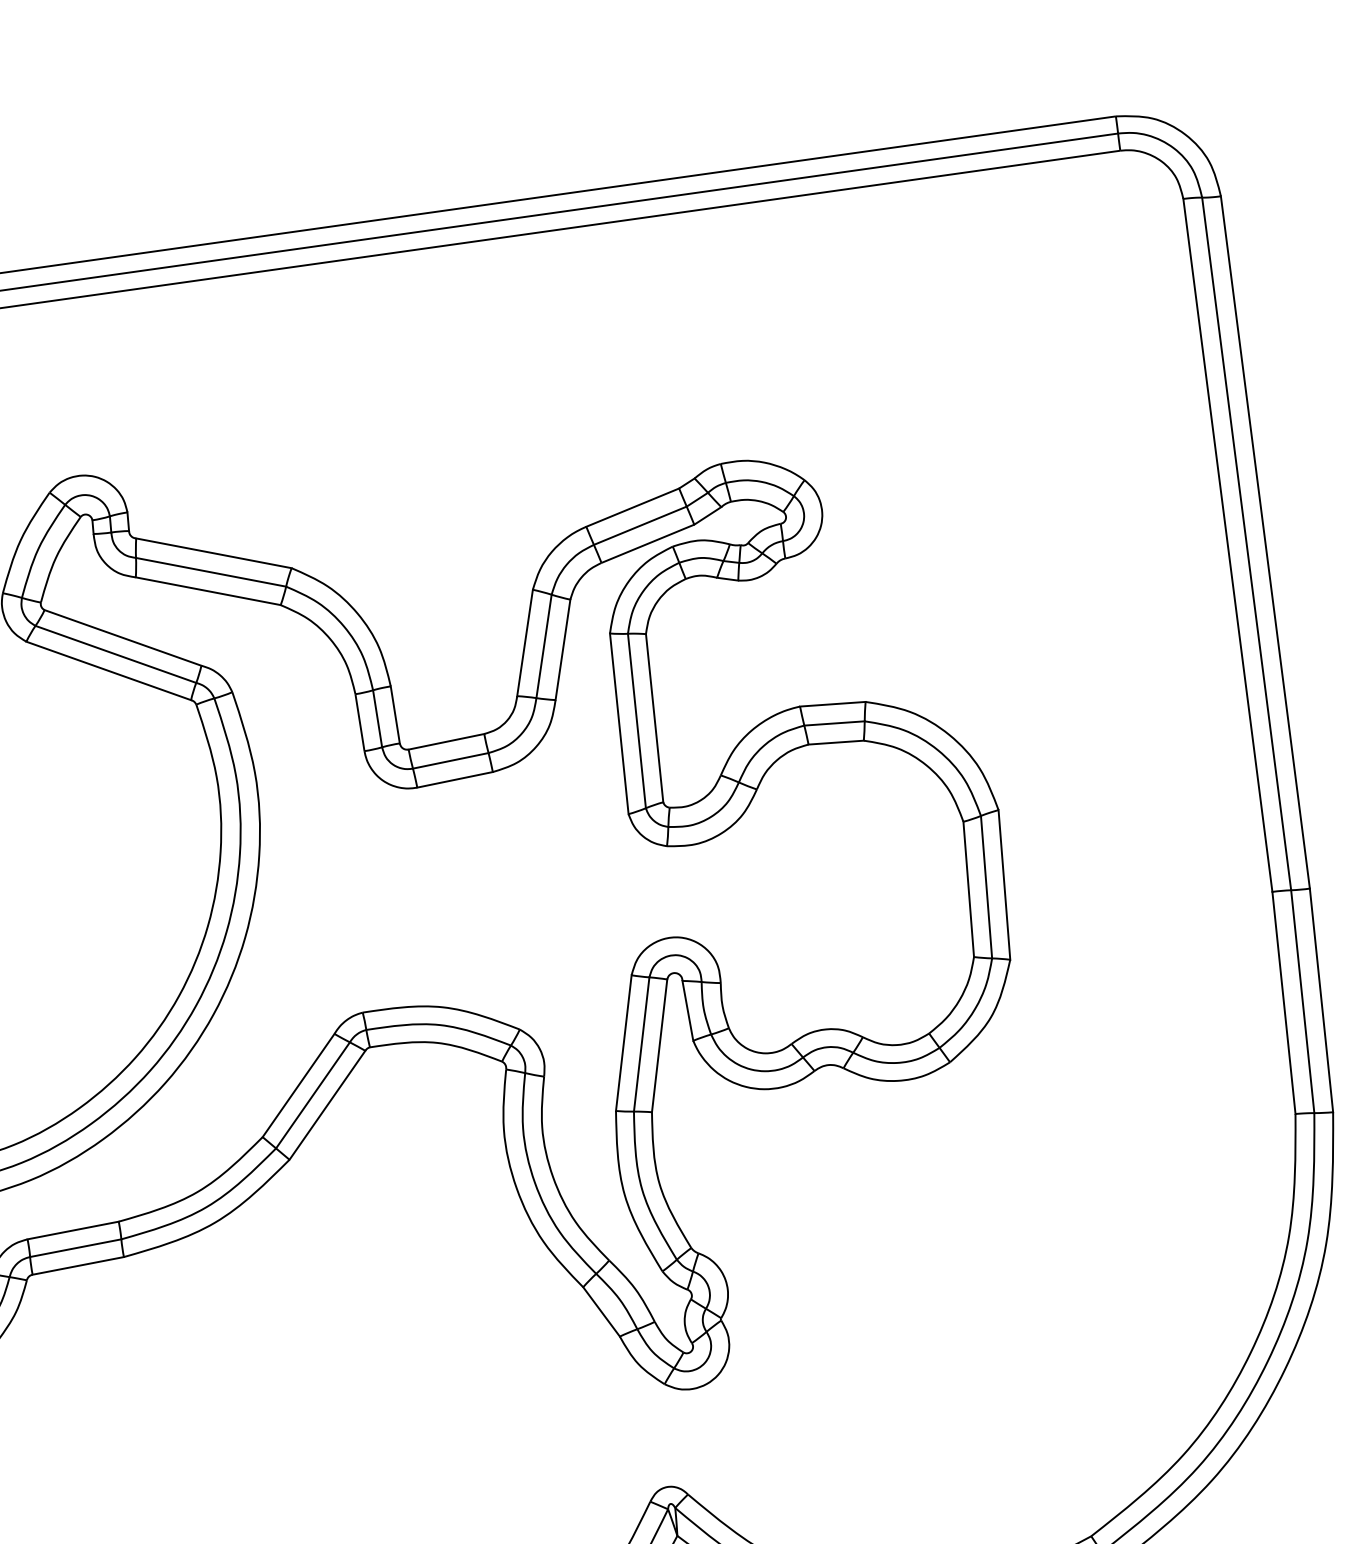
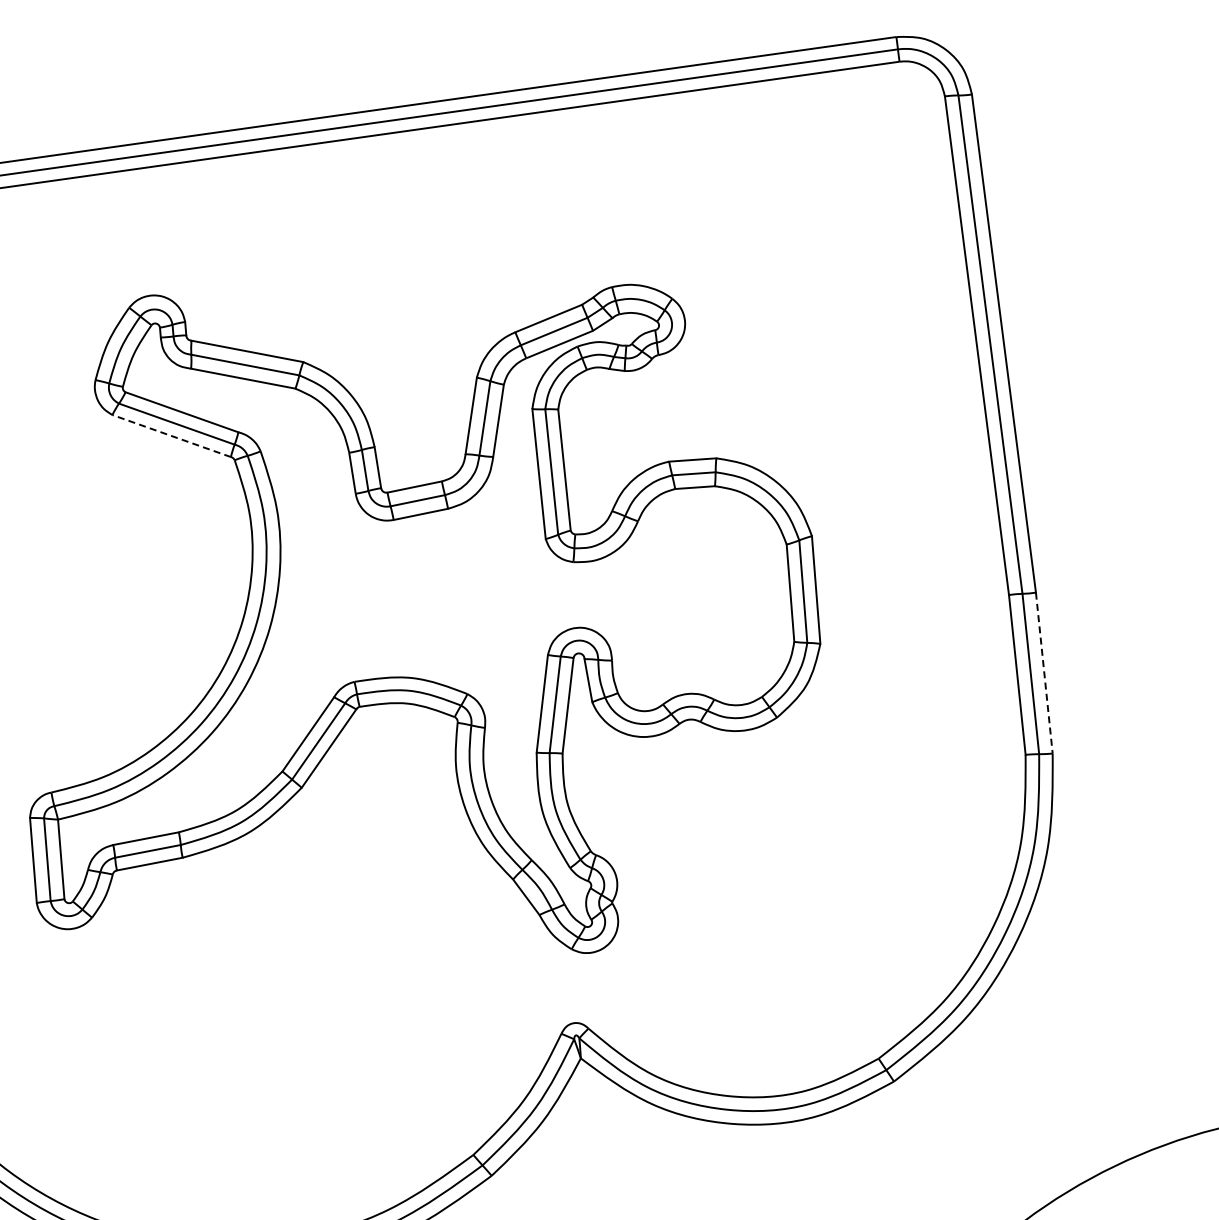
line: (108, 671) -> (171, 436), solid -> dashed
line: (1321, 1000) -> (1044, 673), solid -> dashed

